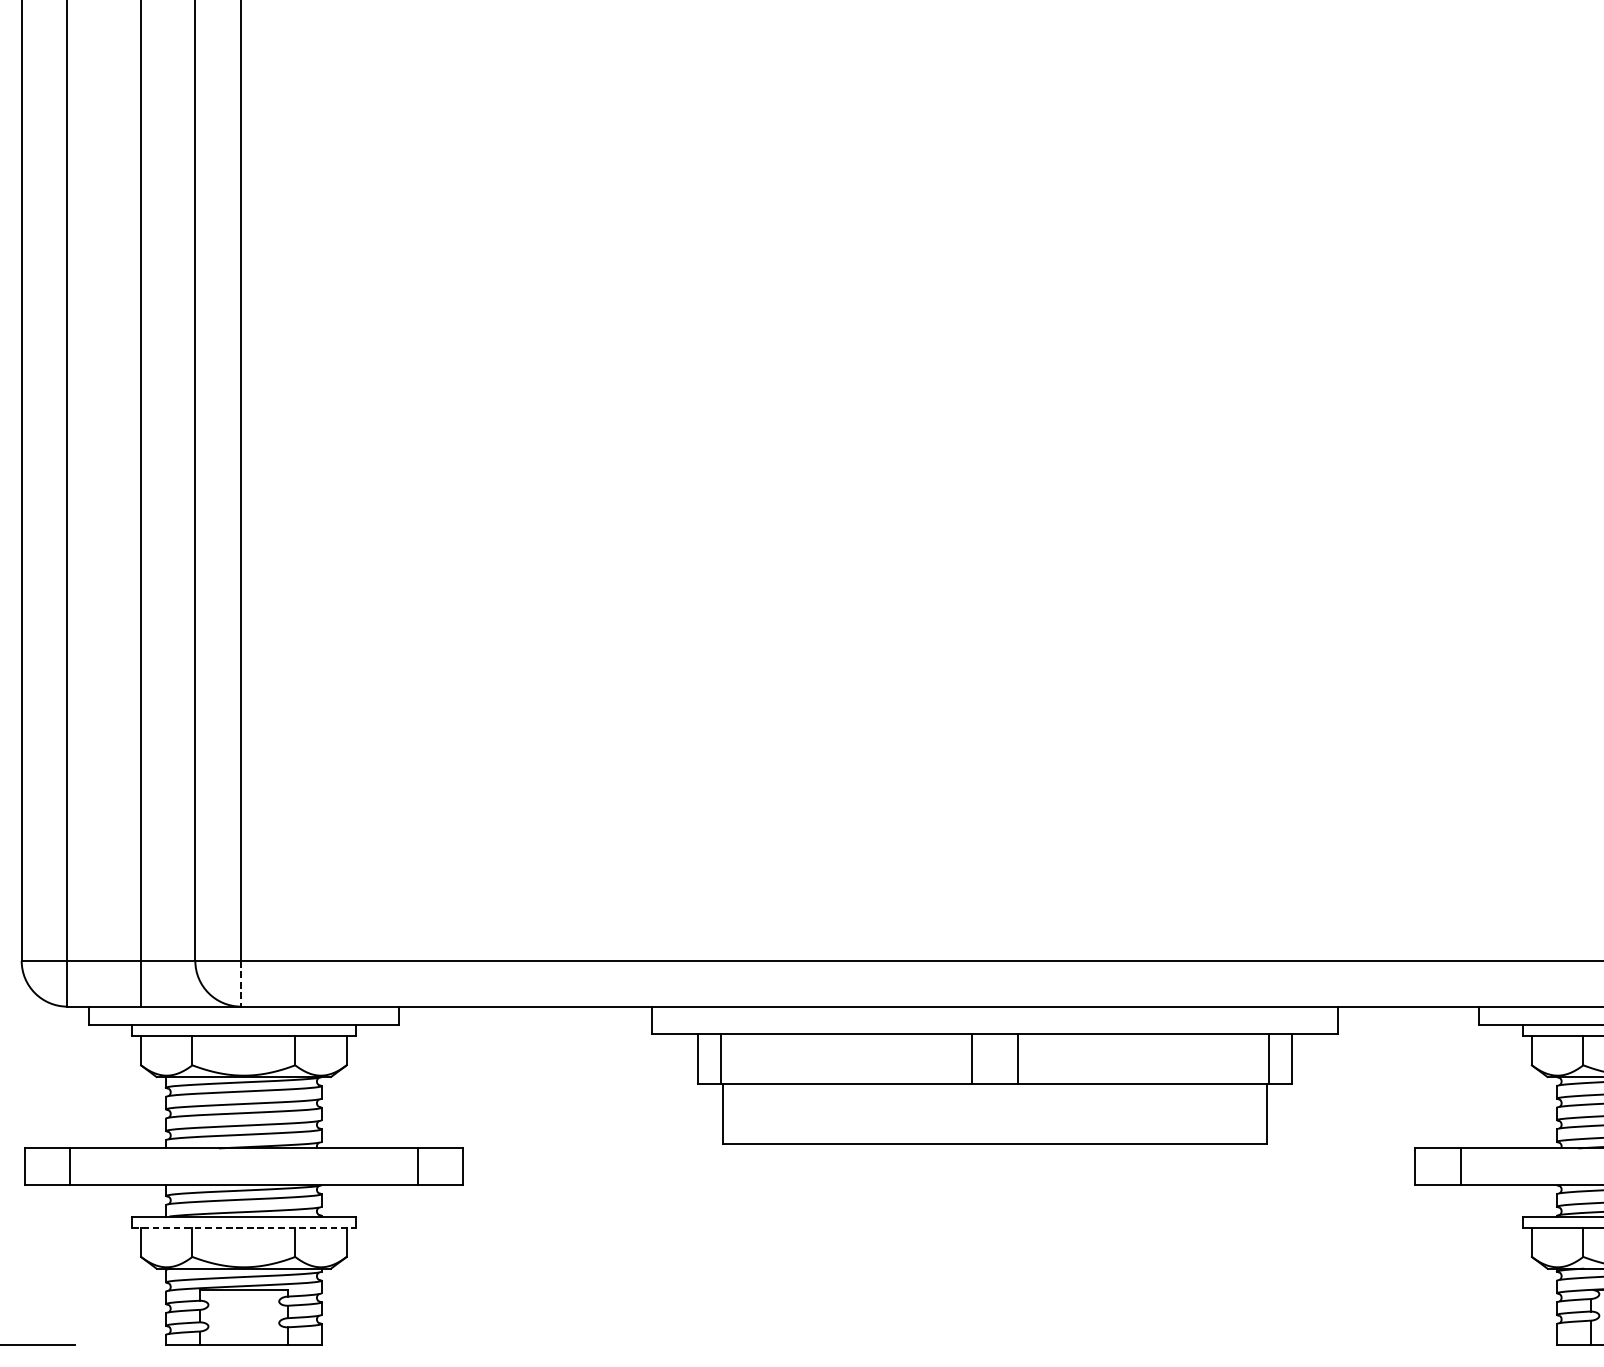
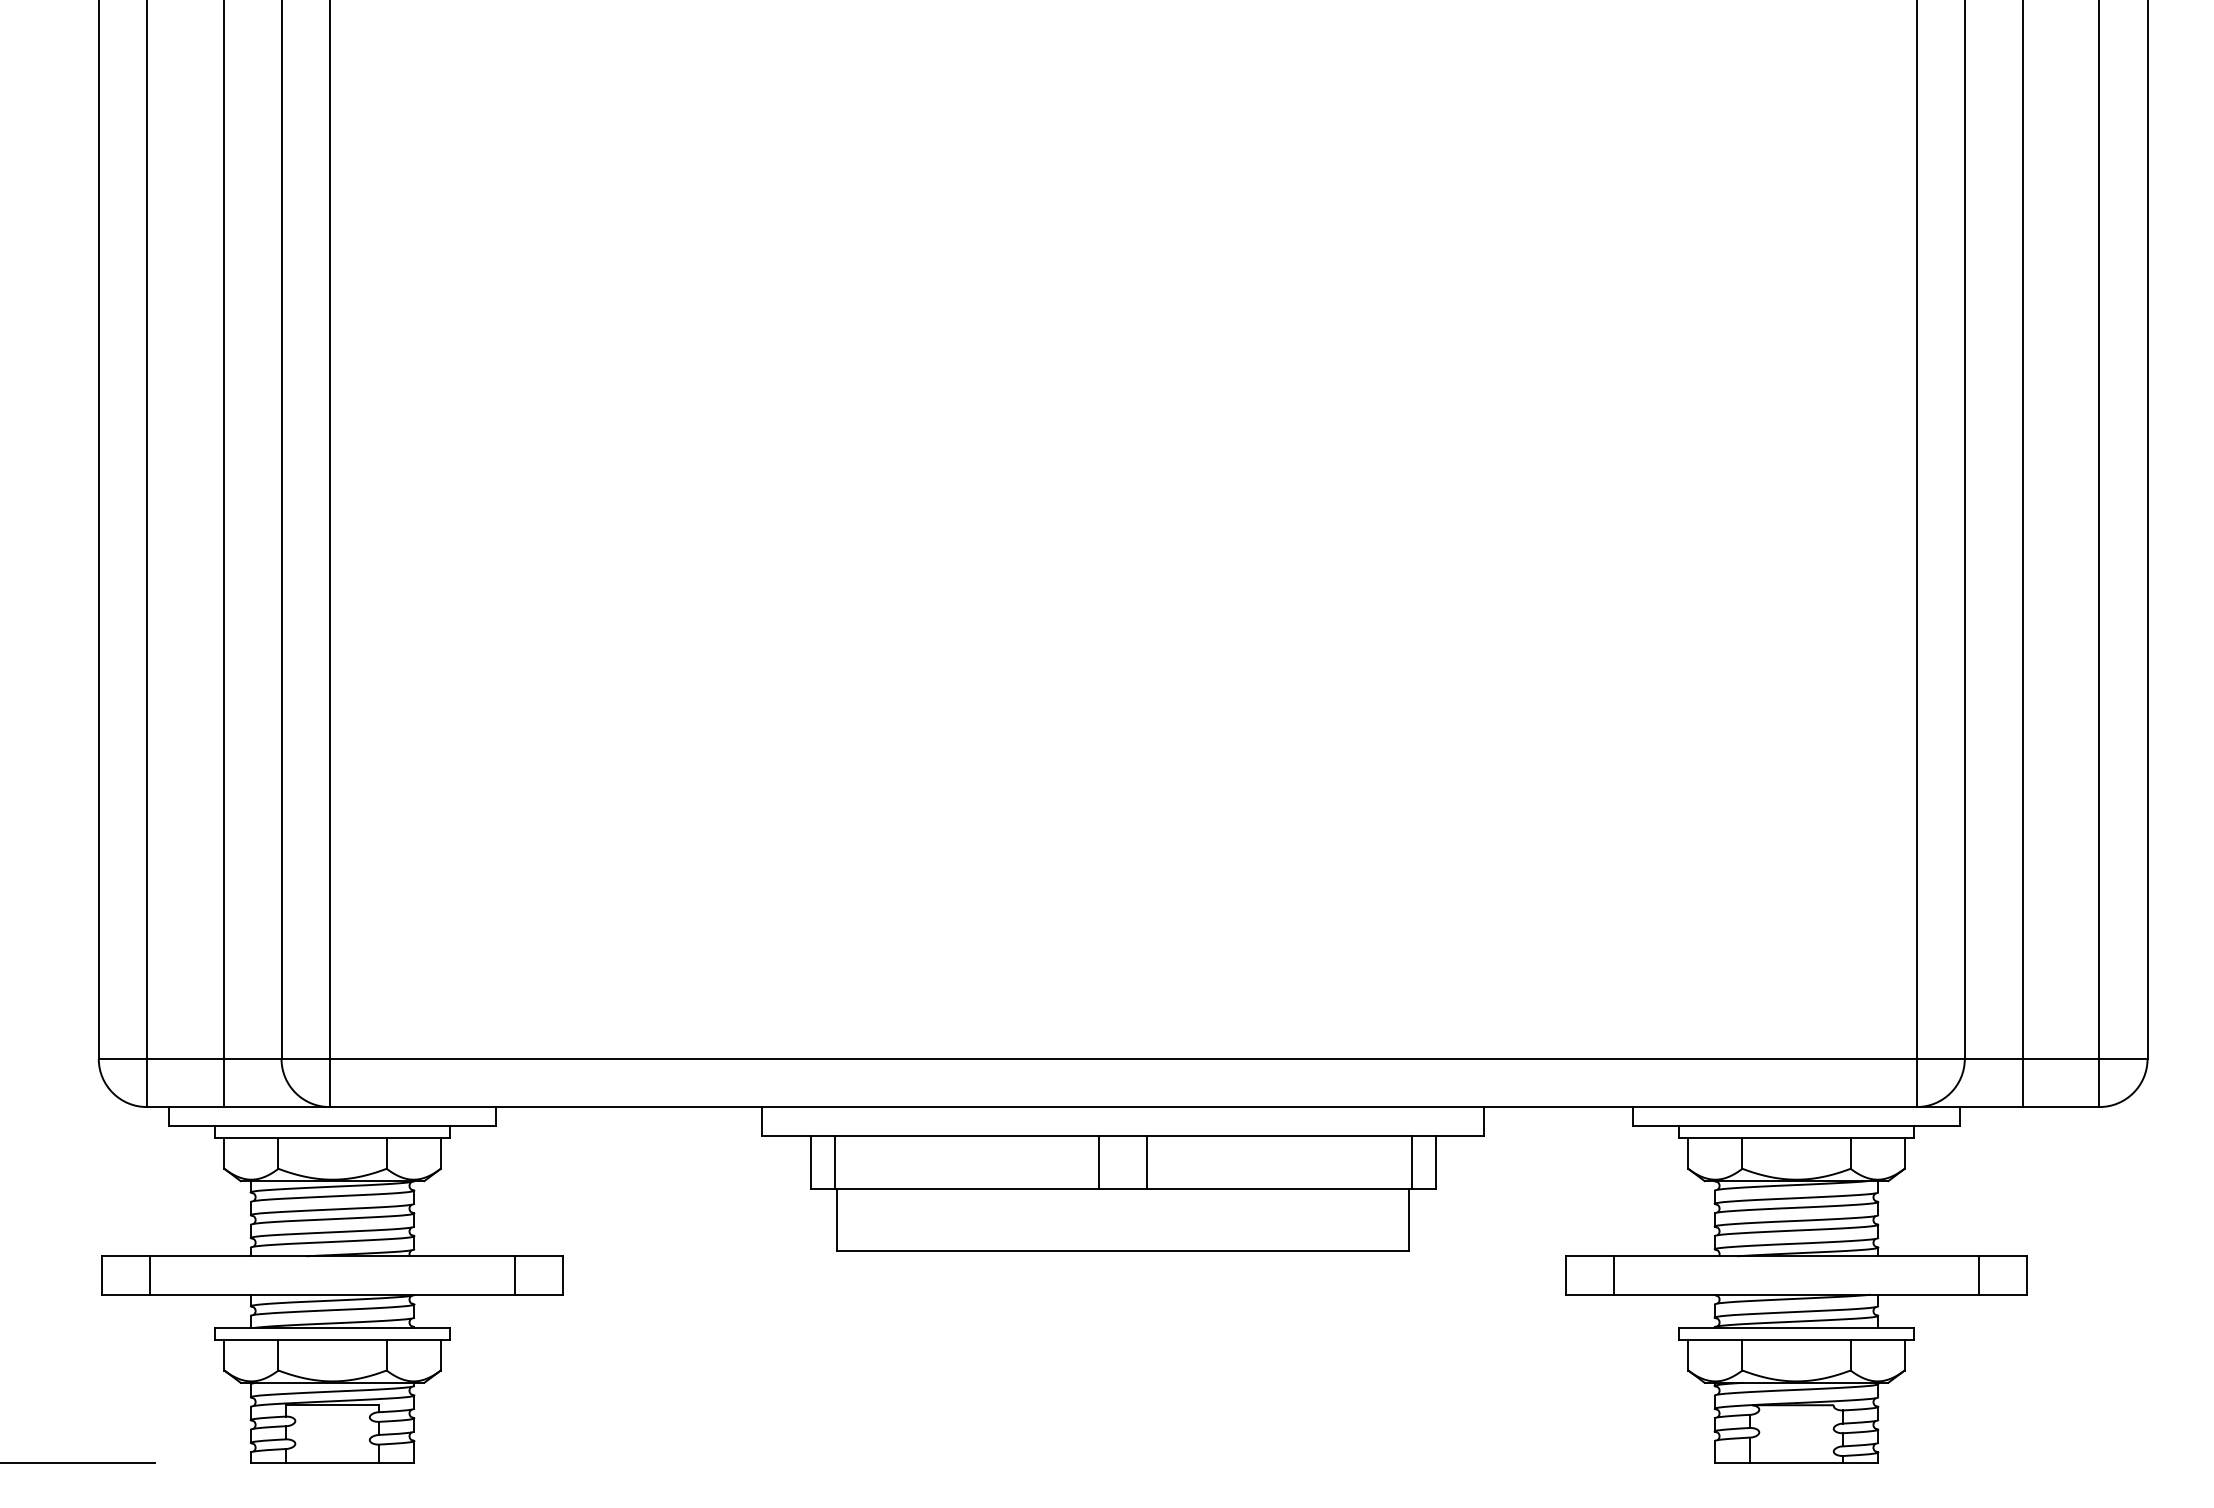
line: (240, 984) -> (329, 1083), dashed -> solid
line: (243, 1227) -> (332, 1339), dashed -> solid

